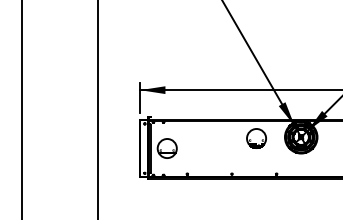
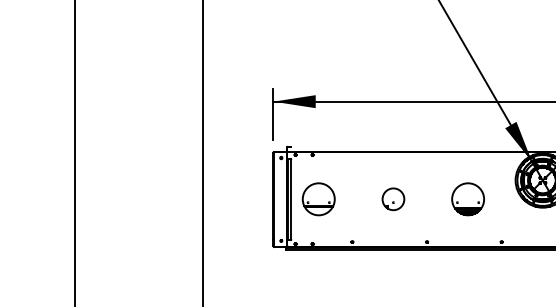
part: (256, 138) -> (468, 199), moved
part: (211, 148) -> (392, 199), added

